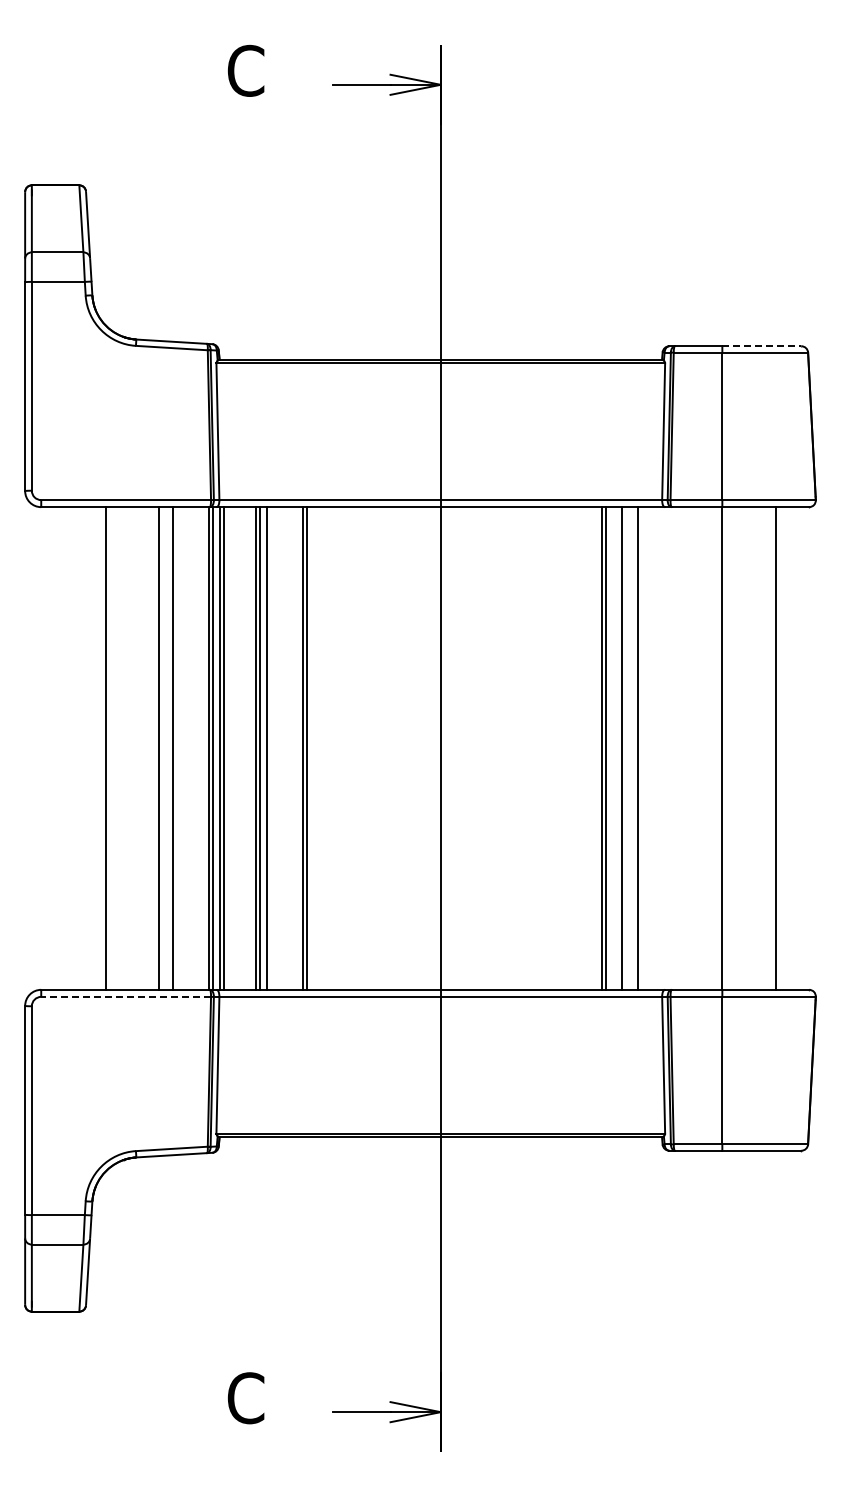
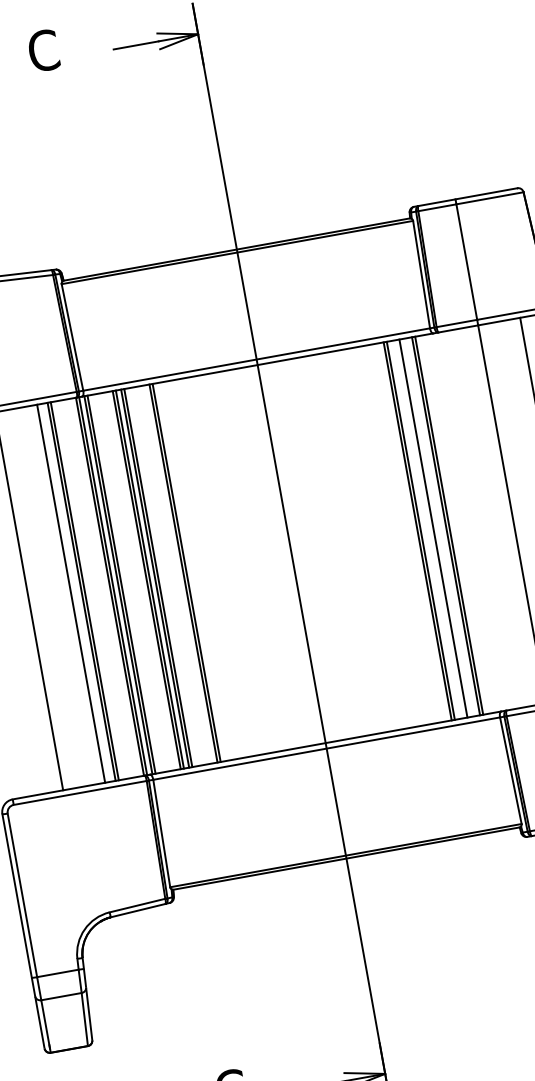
line: (761, 346) -> (486, 194), dashed -> solid
line: (176, 748) -> (84, 591), added
line: (270, 748) -> (158, 578), added
line: (641, 748) -> (448, 525), added
line: (126, 996) -> (80, 792), dashed -> solid

